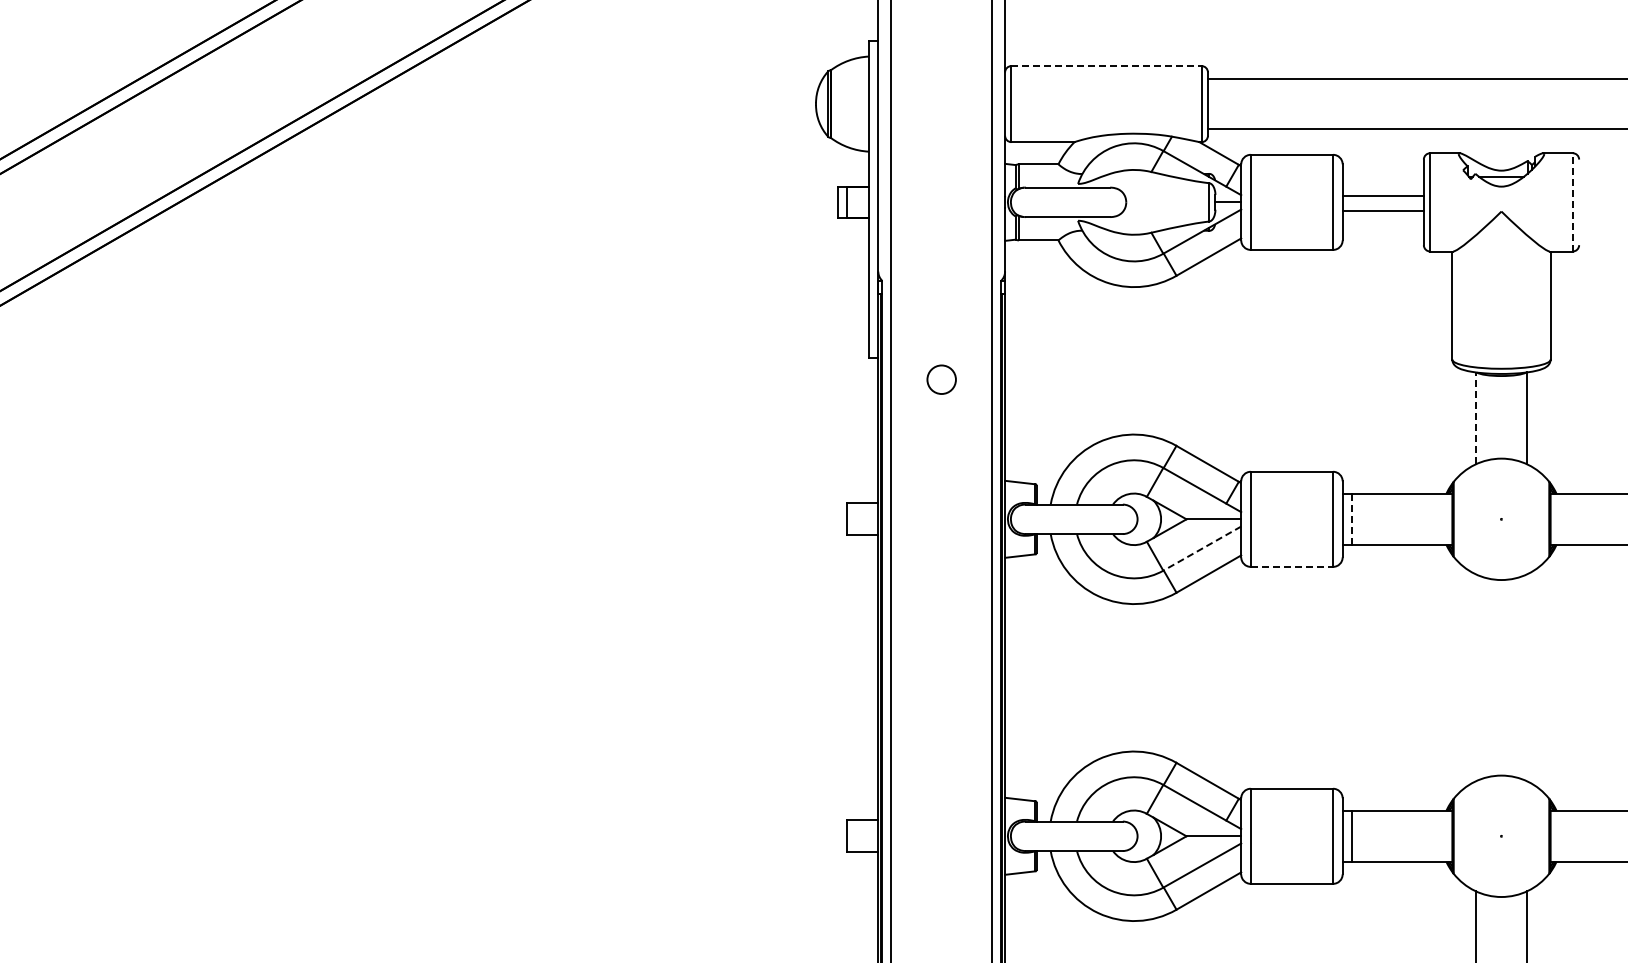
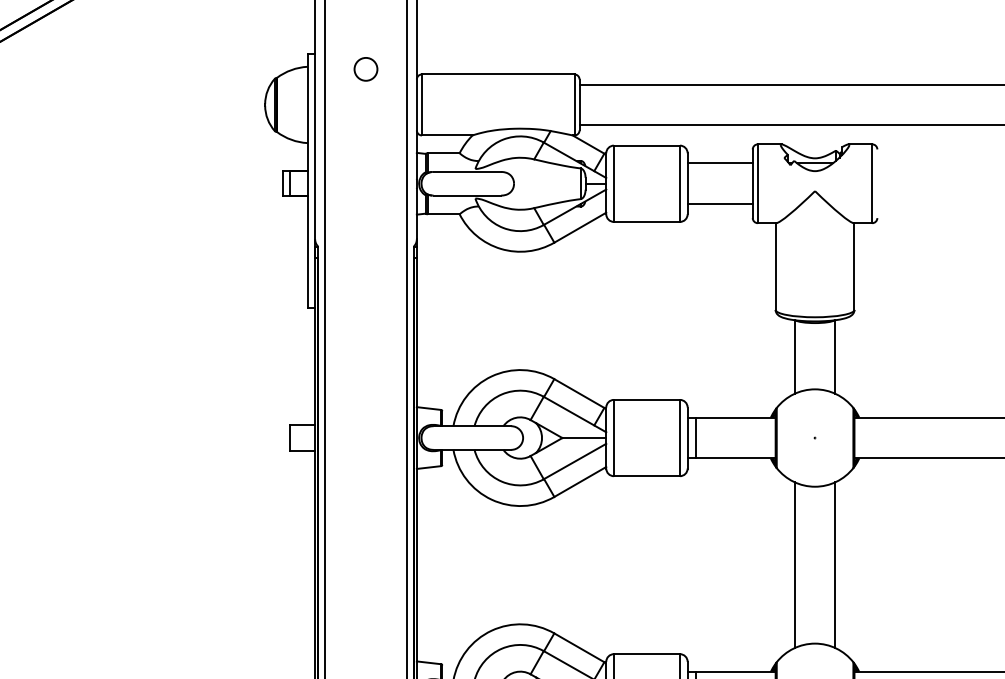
line: (1107, 66) -> (499, 74), dashed -> solid
line: (1382, 195) -> (719, 203), moved
line: (1572, 201) -> (872, 183), dashed -> solid
line: (1382, 211) -> (719, 163), moved
circle: (941, 379) -> (365, 69), moved
line: (1476, 418) -> (795, 357), dashed -> solid
line: (1352, 519) -> (695, 438), dashed -> solid
line: (1202, 548) -> (575, 461), dashed -> solid
line: (1292, 566) -> (647, 475), dashed -> solid
line: (1476, 677) -> (795, 564), added
line: (1526, 677) -> (835, 564), added

